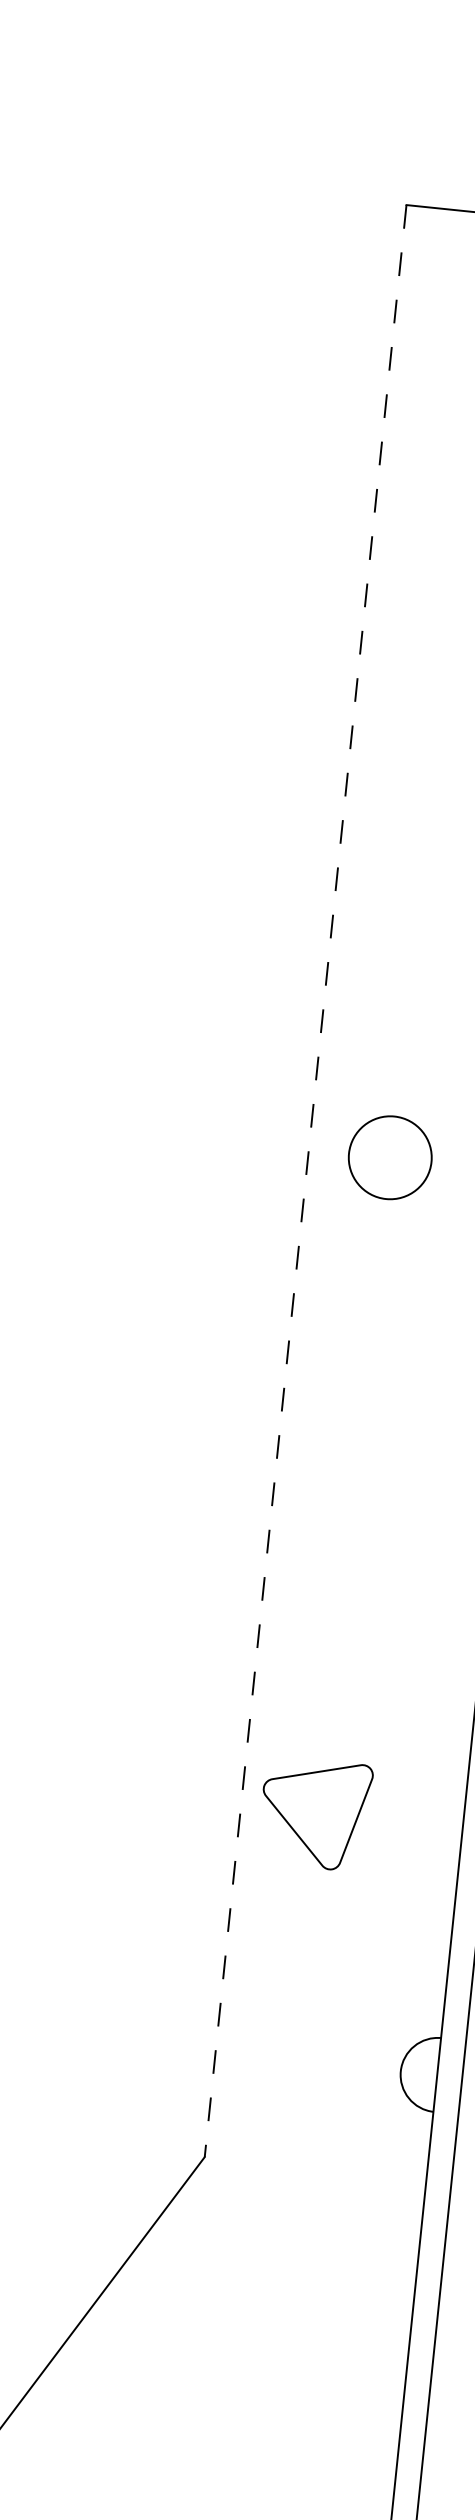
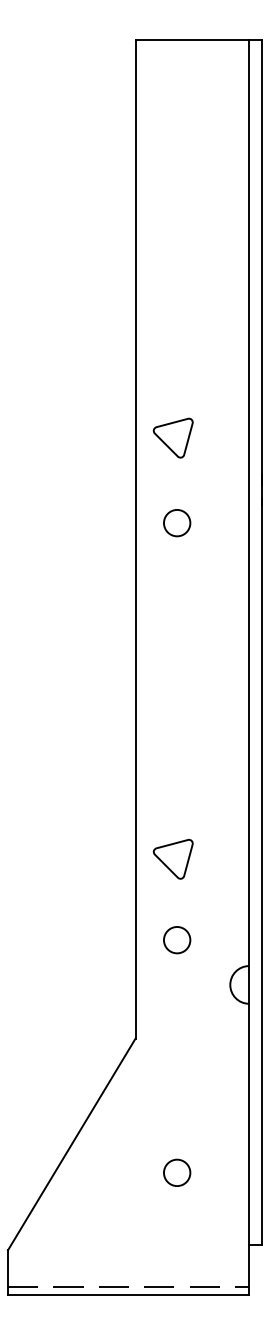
part: (398, 989) -> (172, 437), added
circle: (389, 1156) -> (176, 522), size x0.62
line: (305, 1181) -> (135, 539), dashed -> solid
part: (313, 1814) -> (172, 859), size x0.71
circle: (306, 1973) -> (177, 940), added
circle: (259, 2427) -> (177, 1172), added

